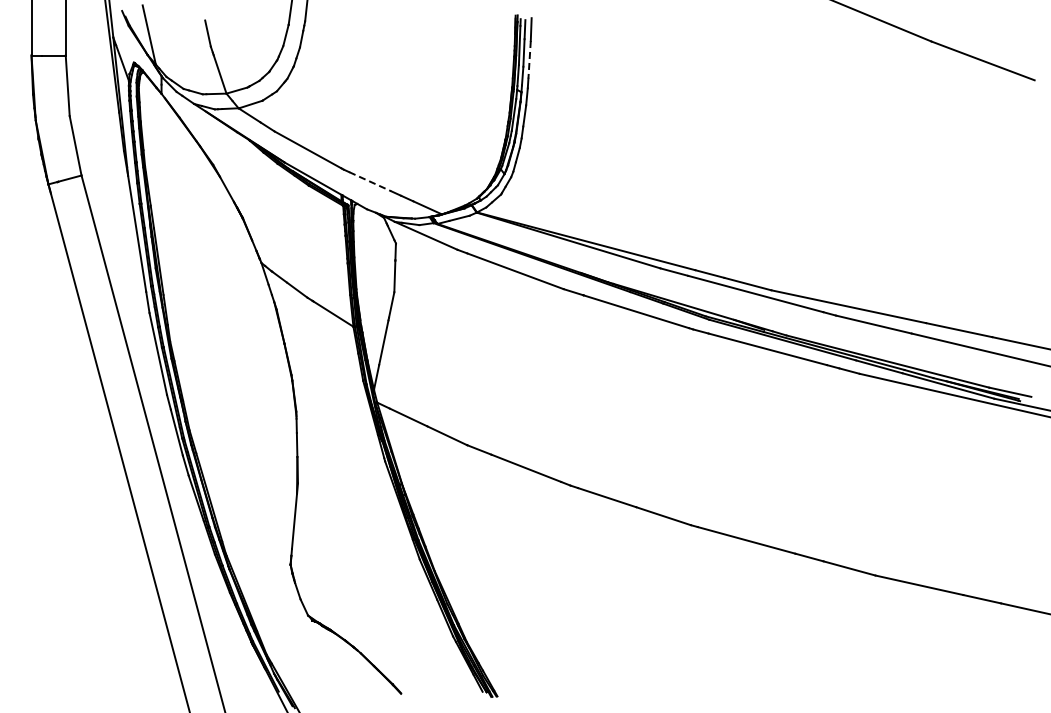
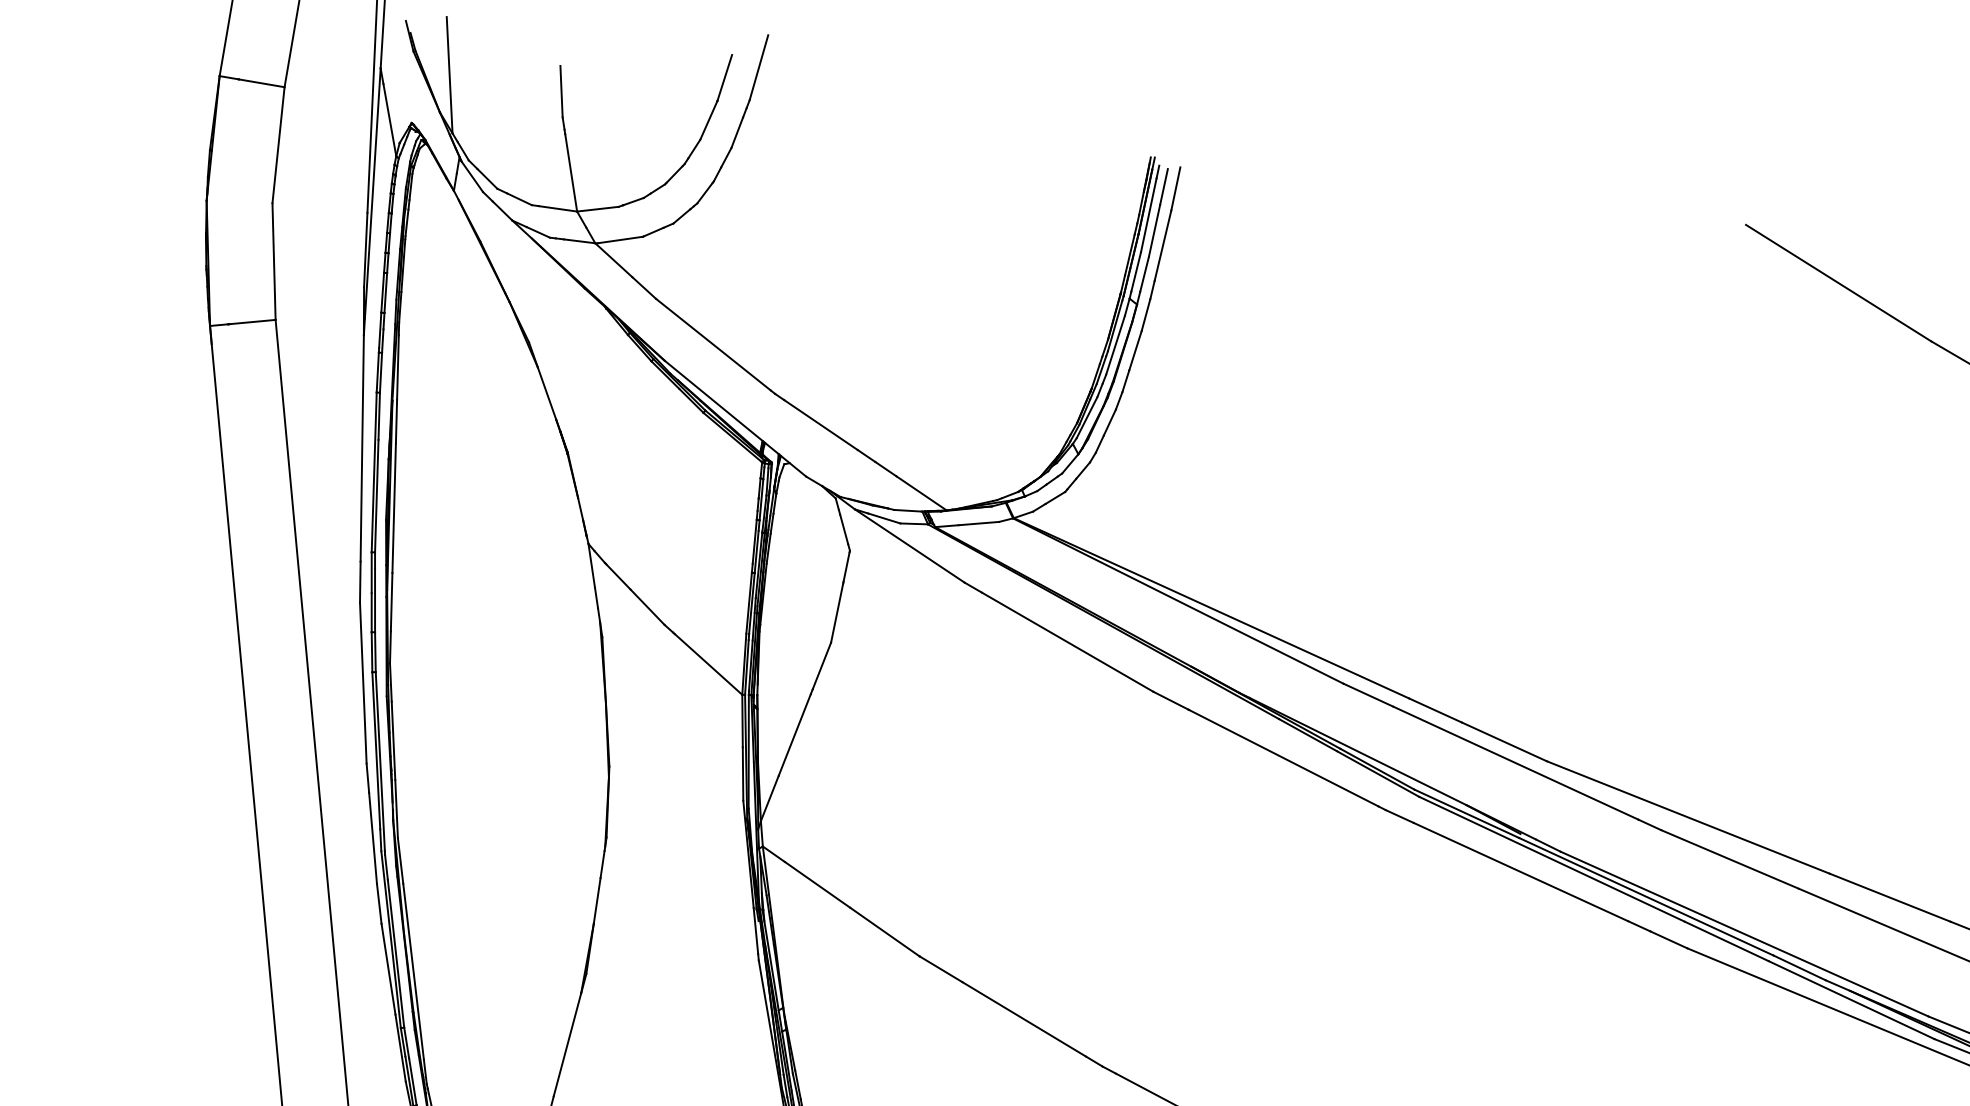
line: (529, 59) -> (1162, 245), dashed -> solid
line: (370, 181) -> (821, 424), dashed -> solid

